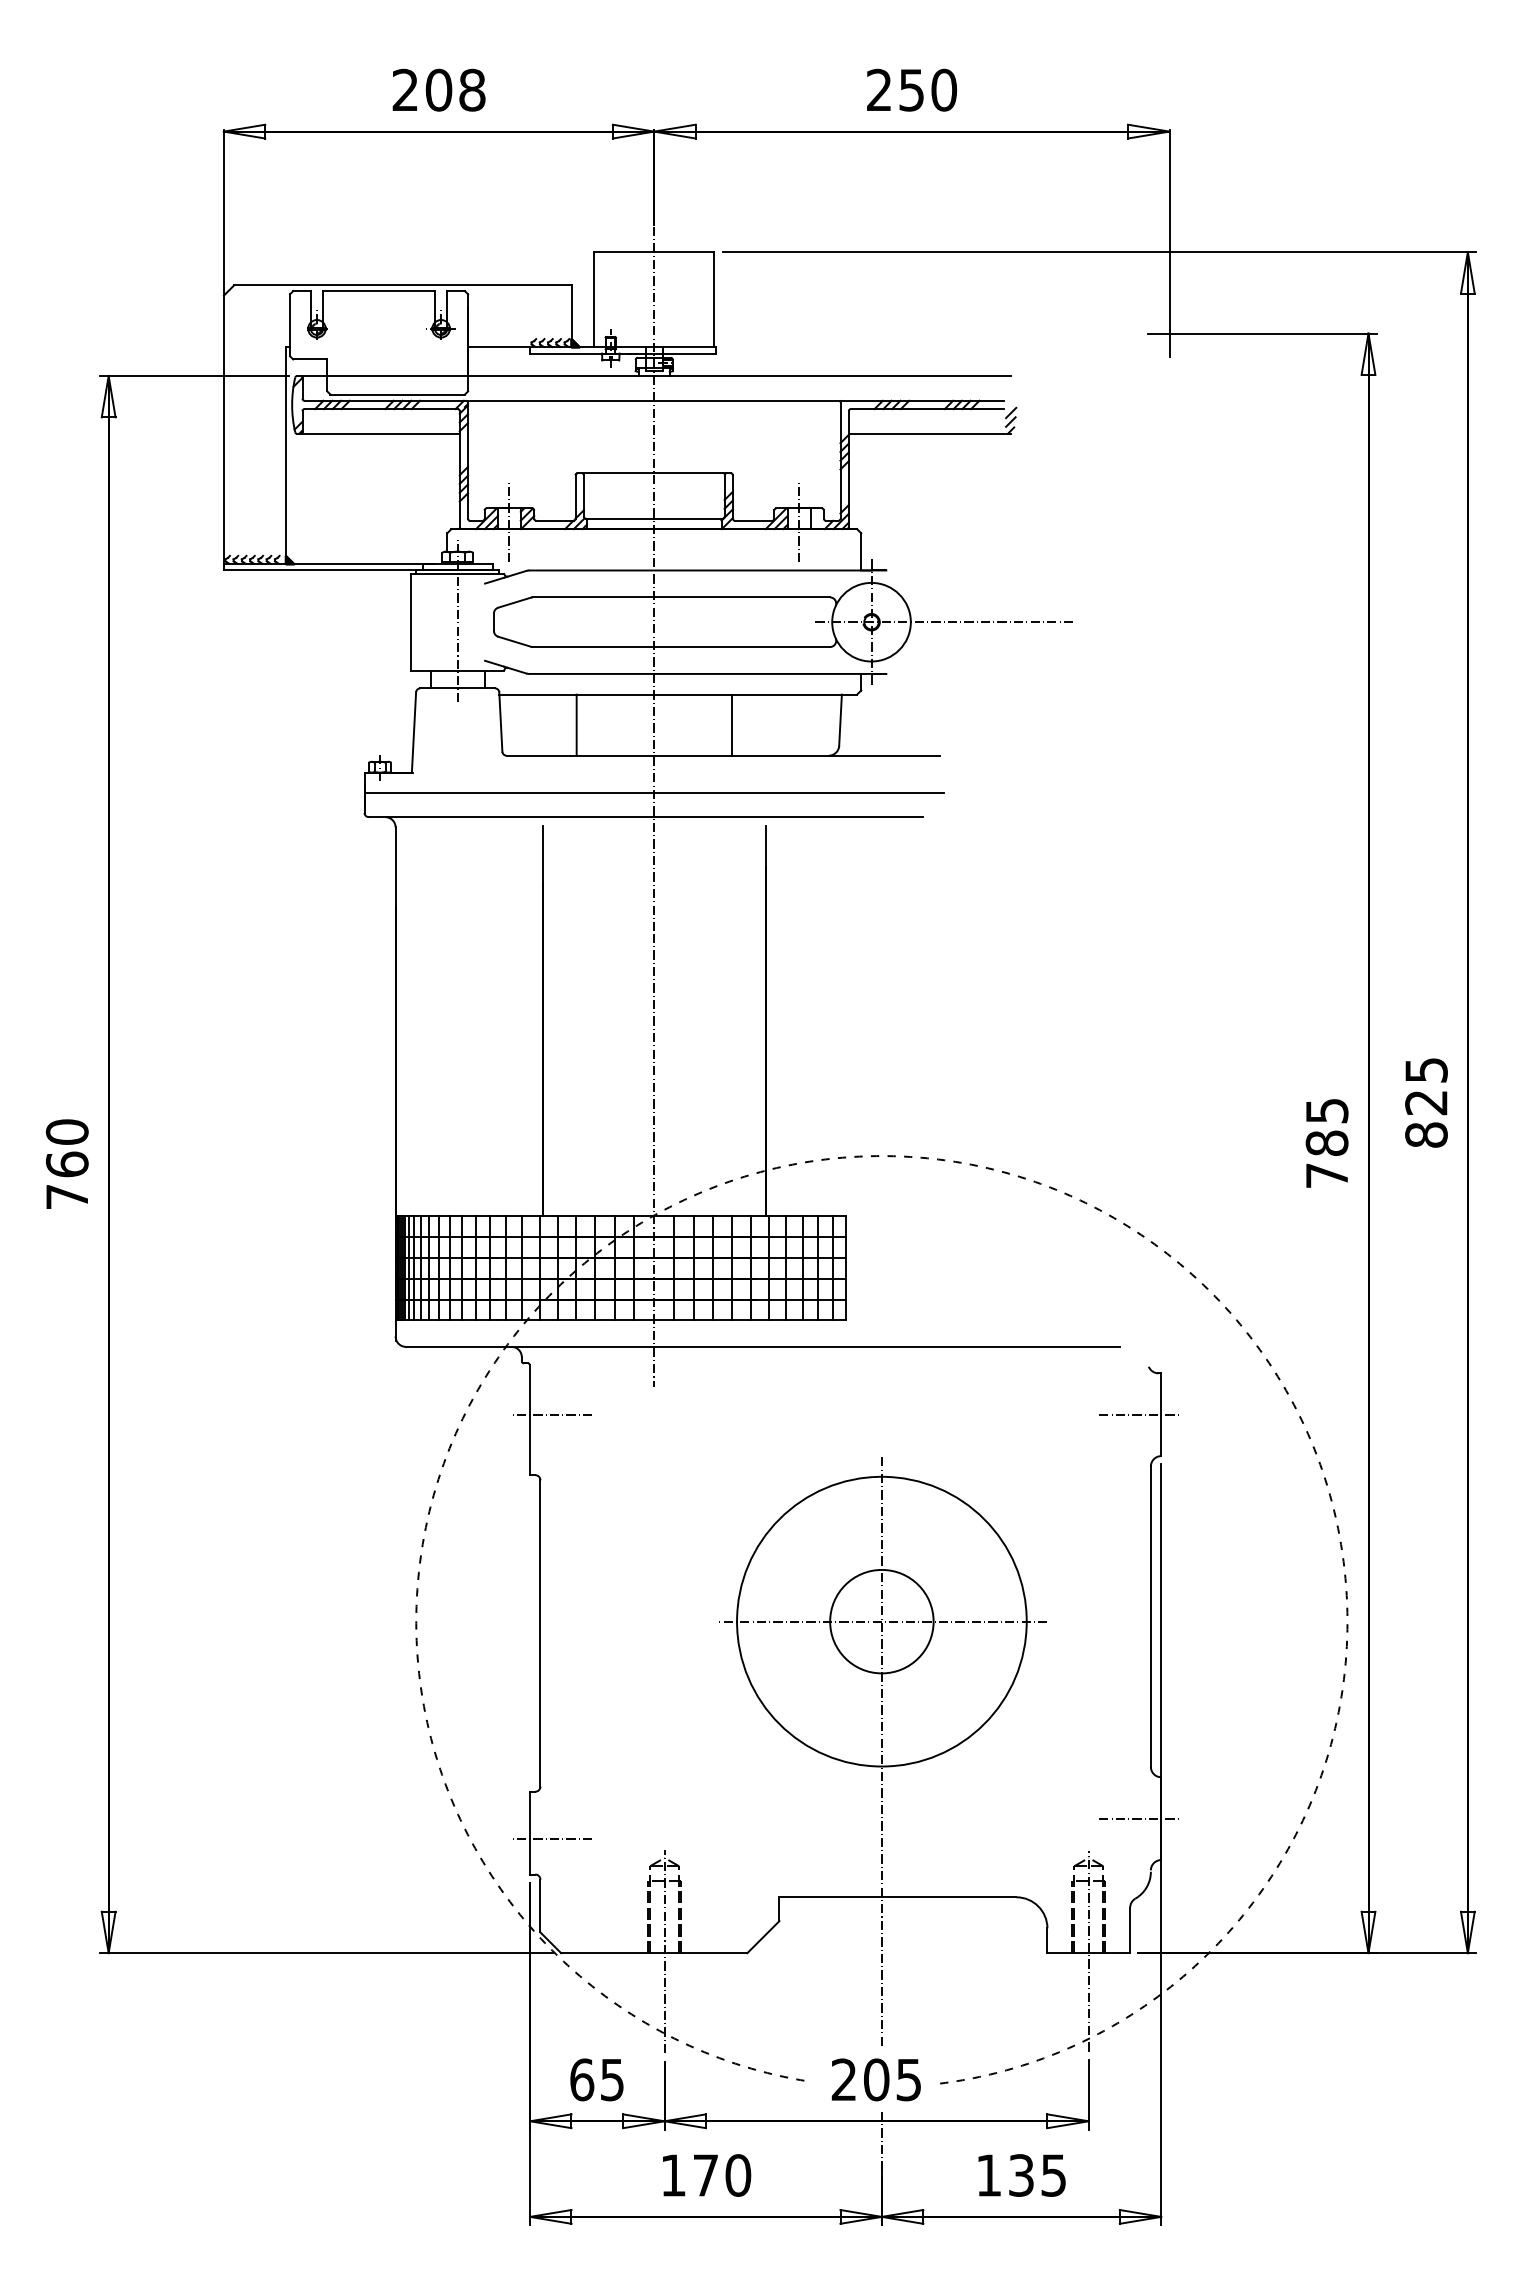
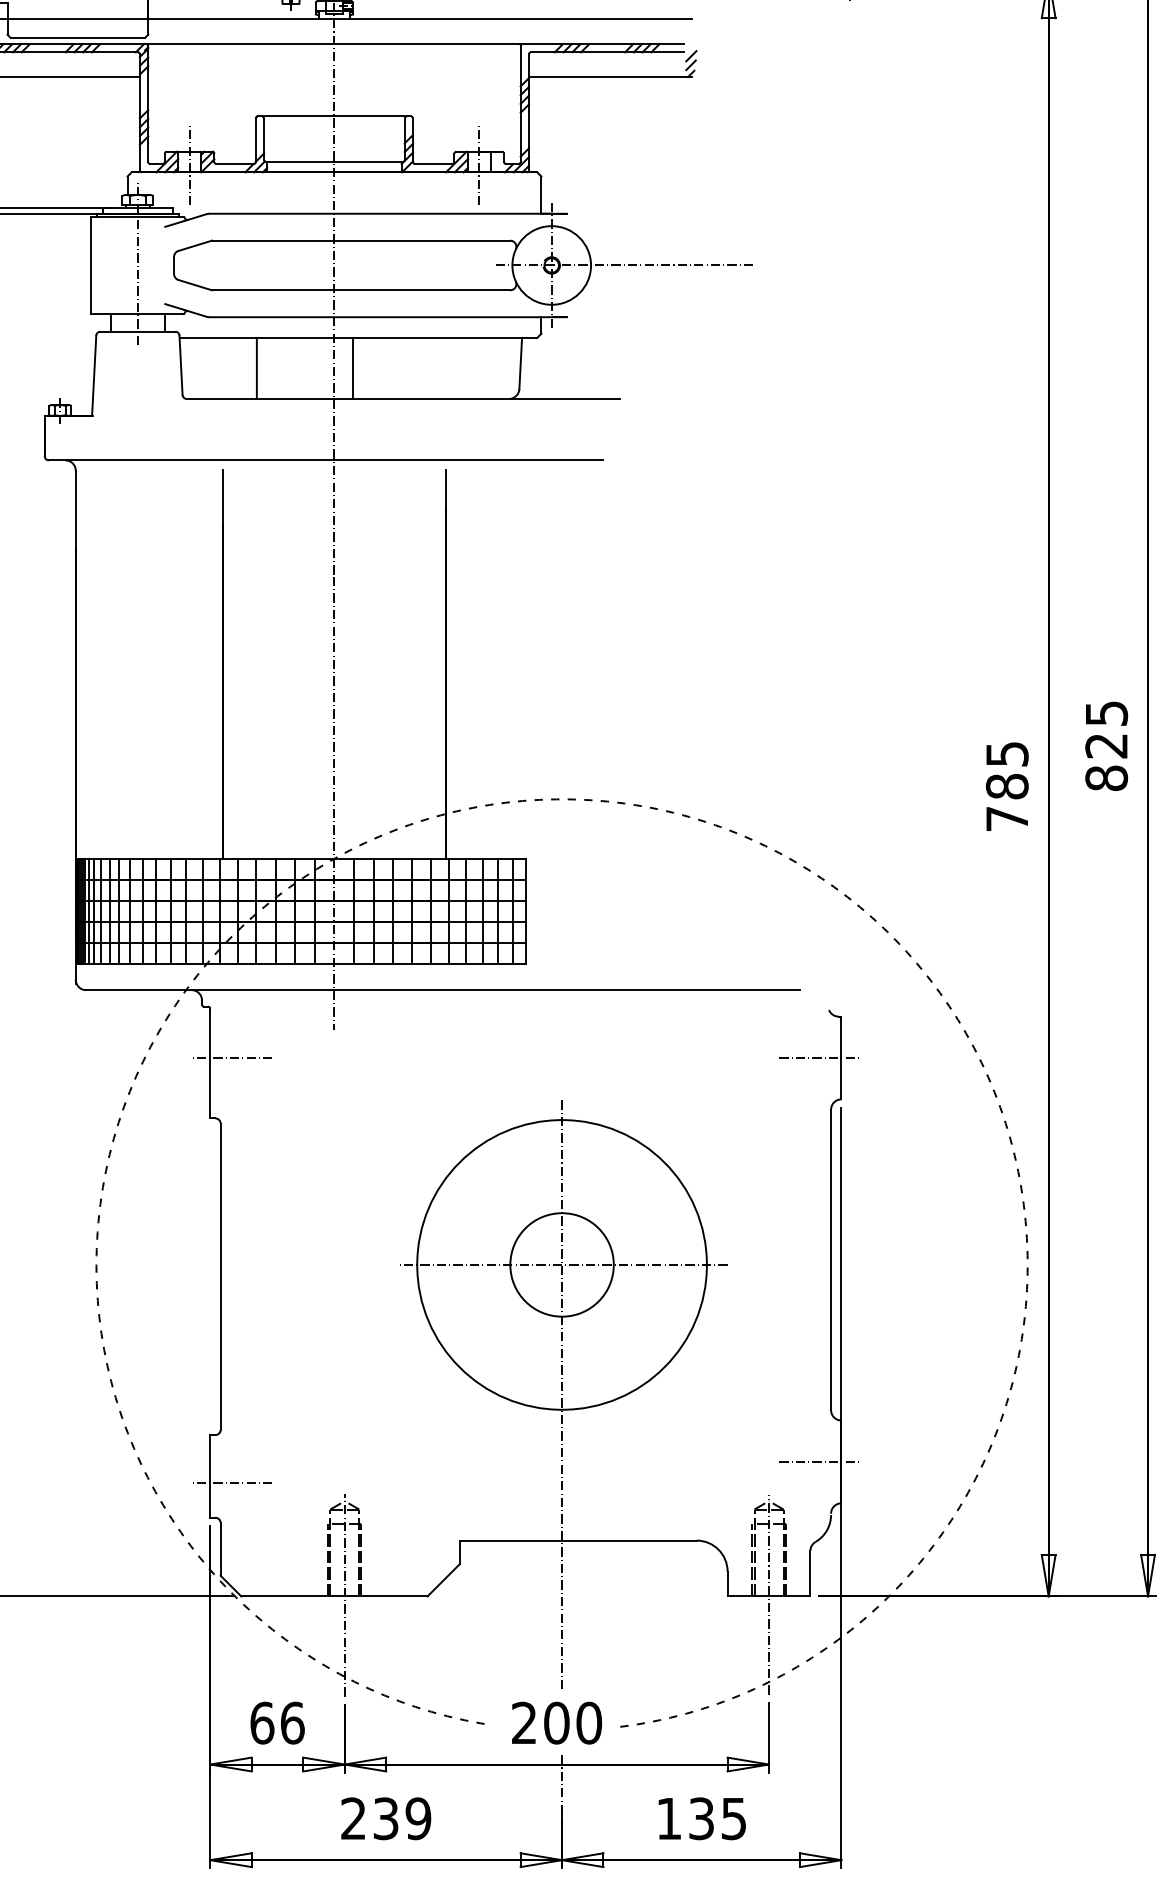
line: (731, 724) -> (352, 367), moved
line: (653, 793) -> (333, 436), removed
text: (612, 2079) -> (292, 1722), 65 -> 66
text: (908, 2079) -> (588, 1722), 205 -> 200
text: (706, 2175) -> (386, 1818), 170 -> 239

